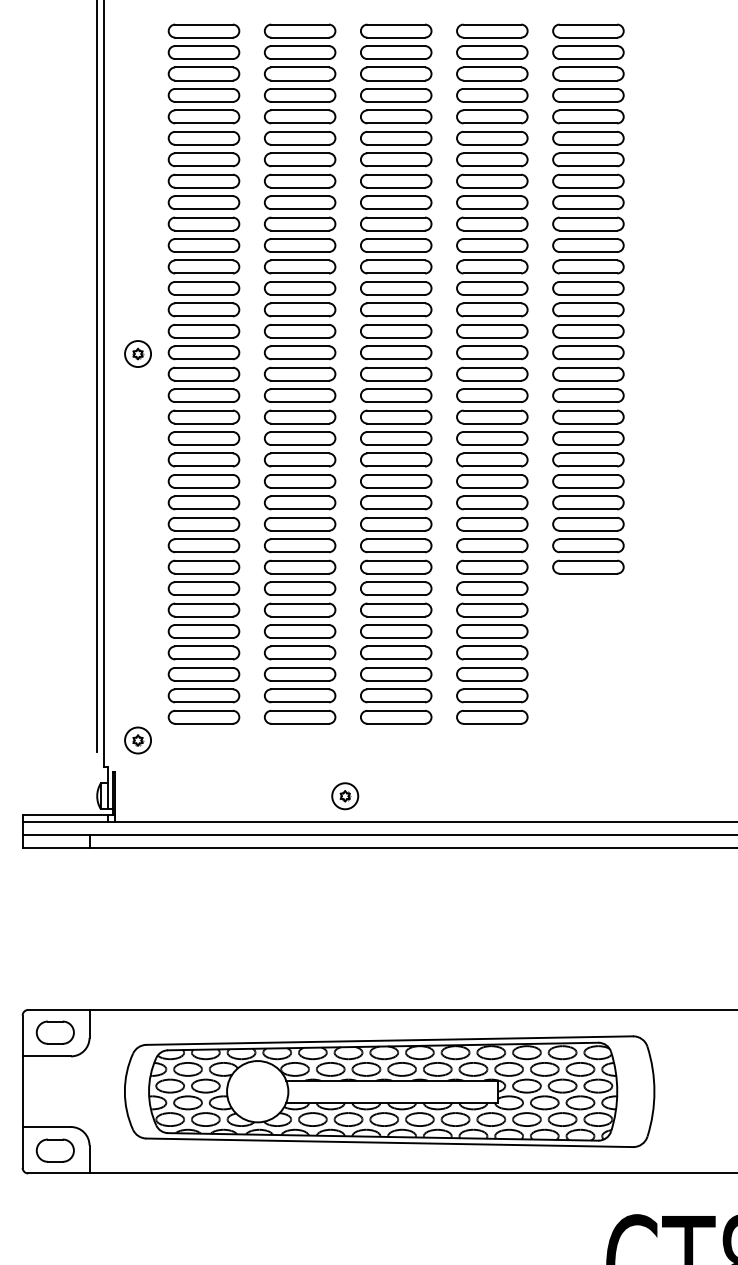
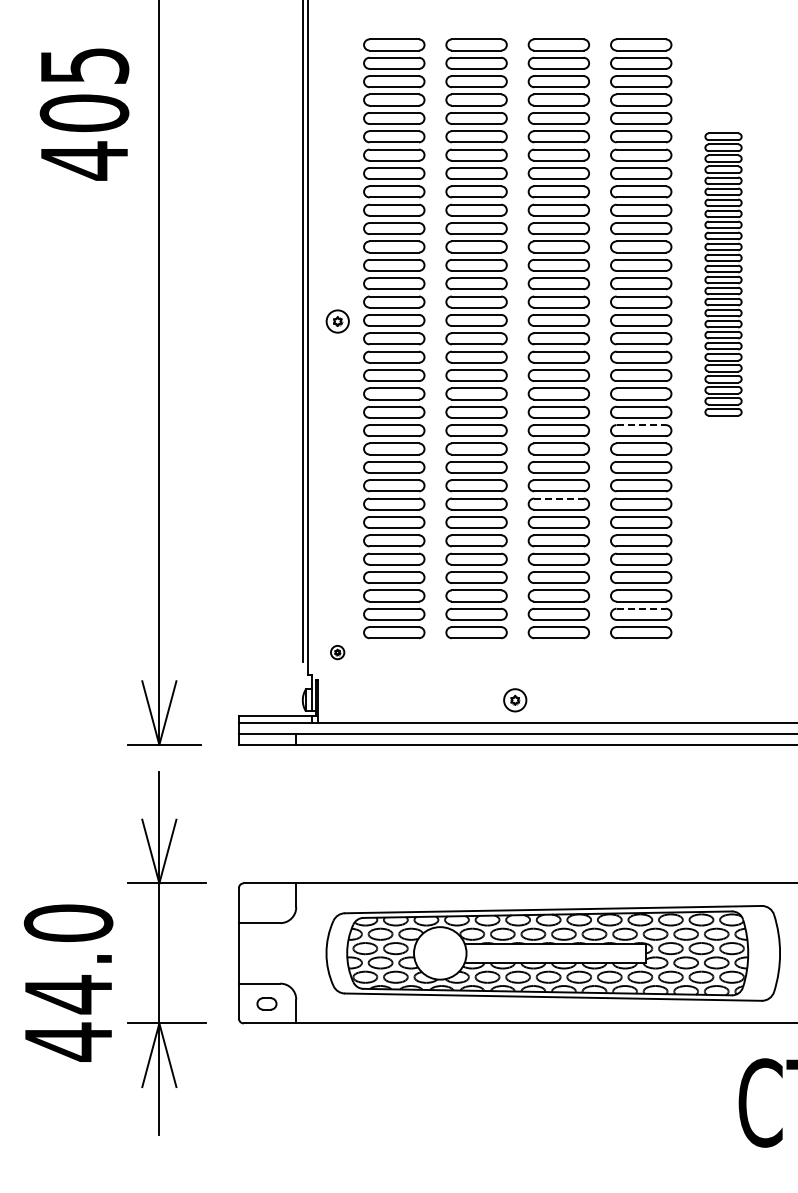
part: (588, 299) -> (723, 274), size x0.6
line: (492, 475) -> (641, 425), solid -> dashed
line: (395, 560) -> (558, 498), solid -> dashed
line: (492, 689) -> (641, 608), solid -> dashed
part: (137, 740) -> (337, 652), size x0.6
part: (54, 1032) -> (266, 902), removed
part: (54, 1150) -> (266, 1003), size x0.6

